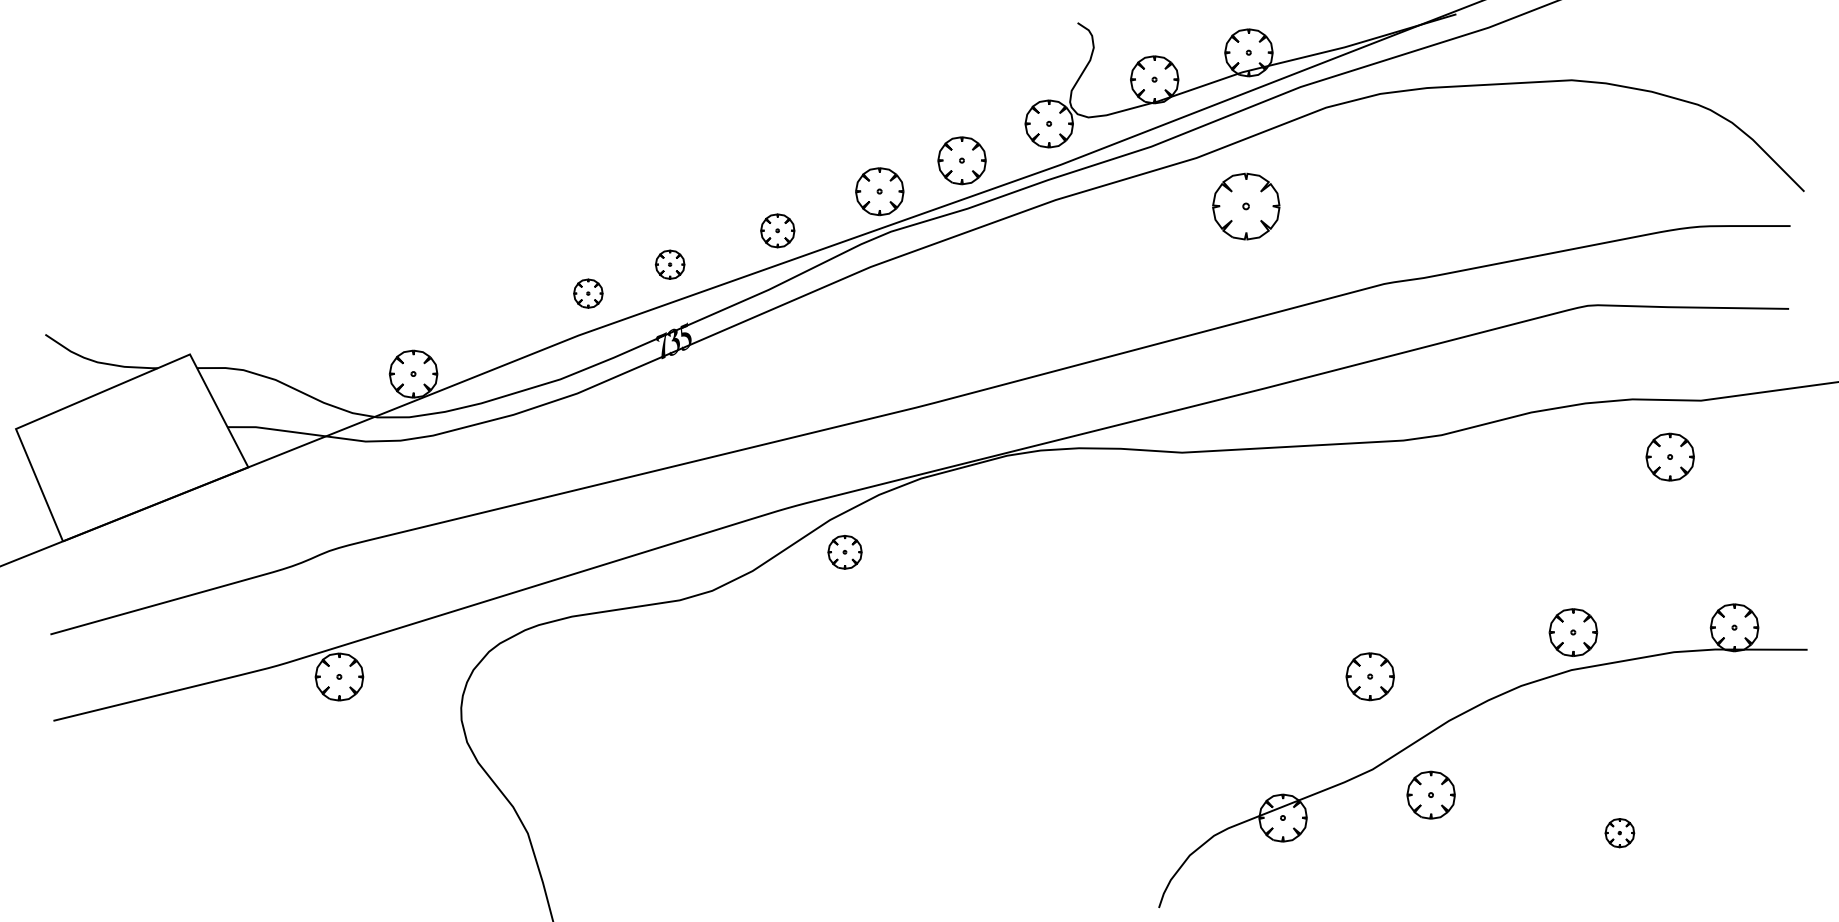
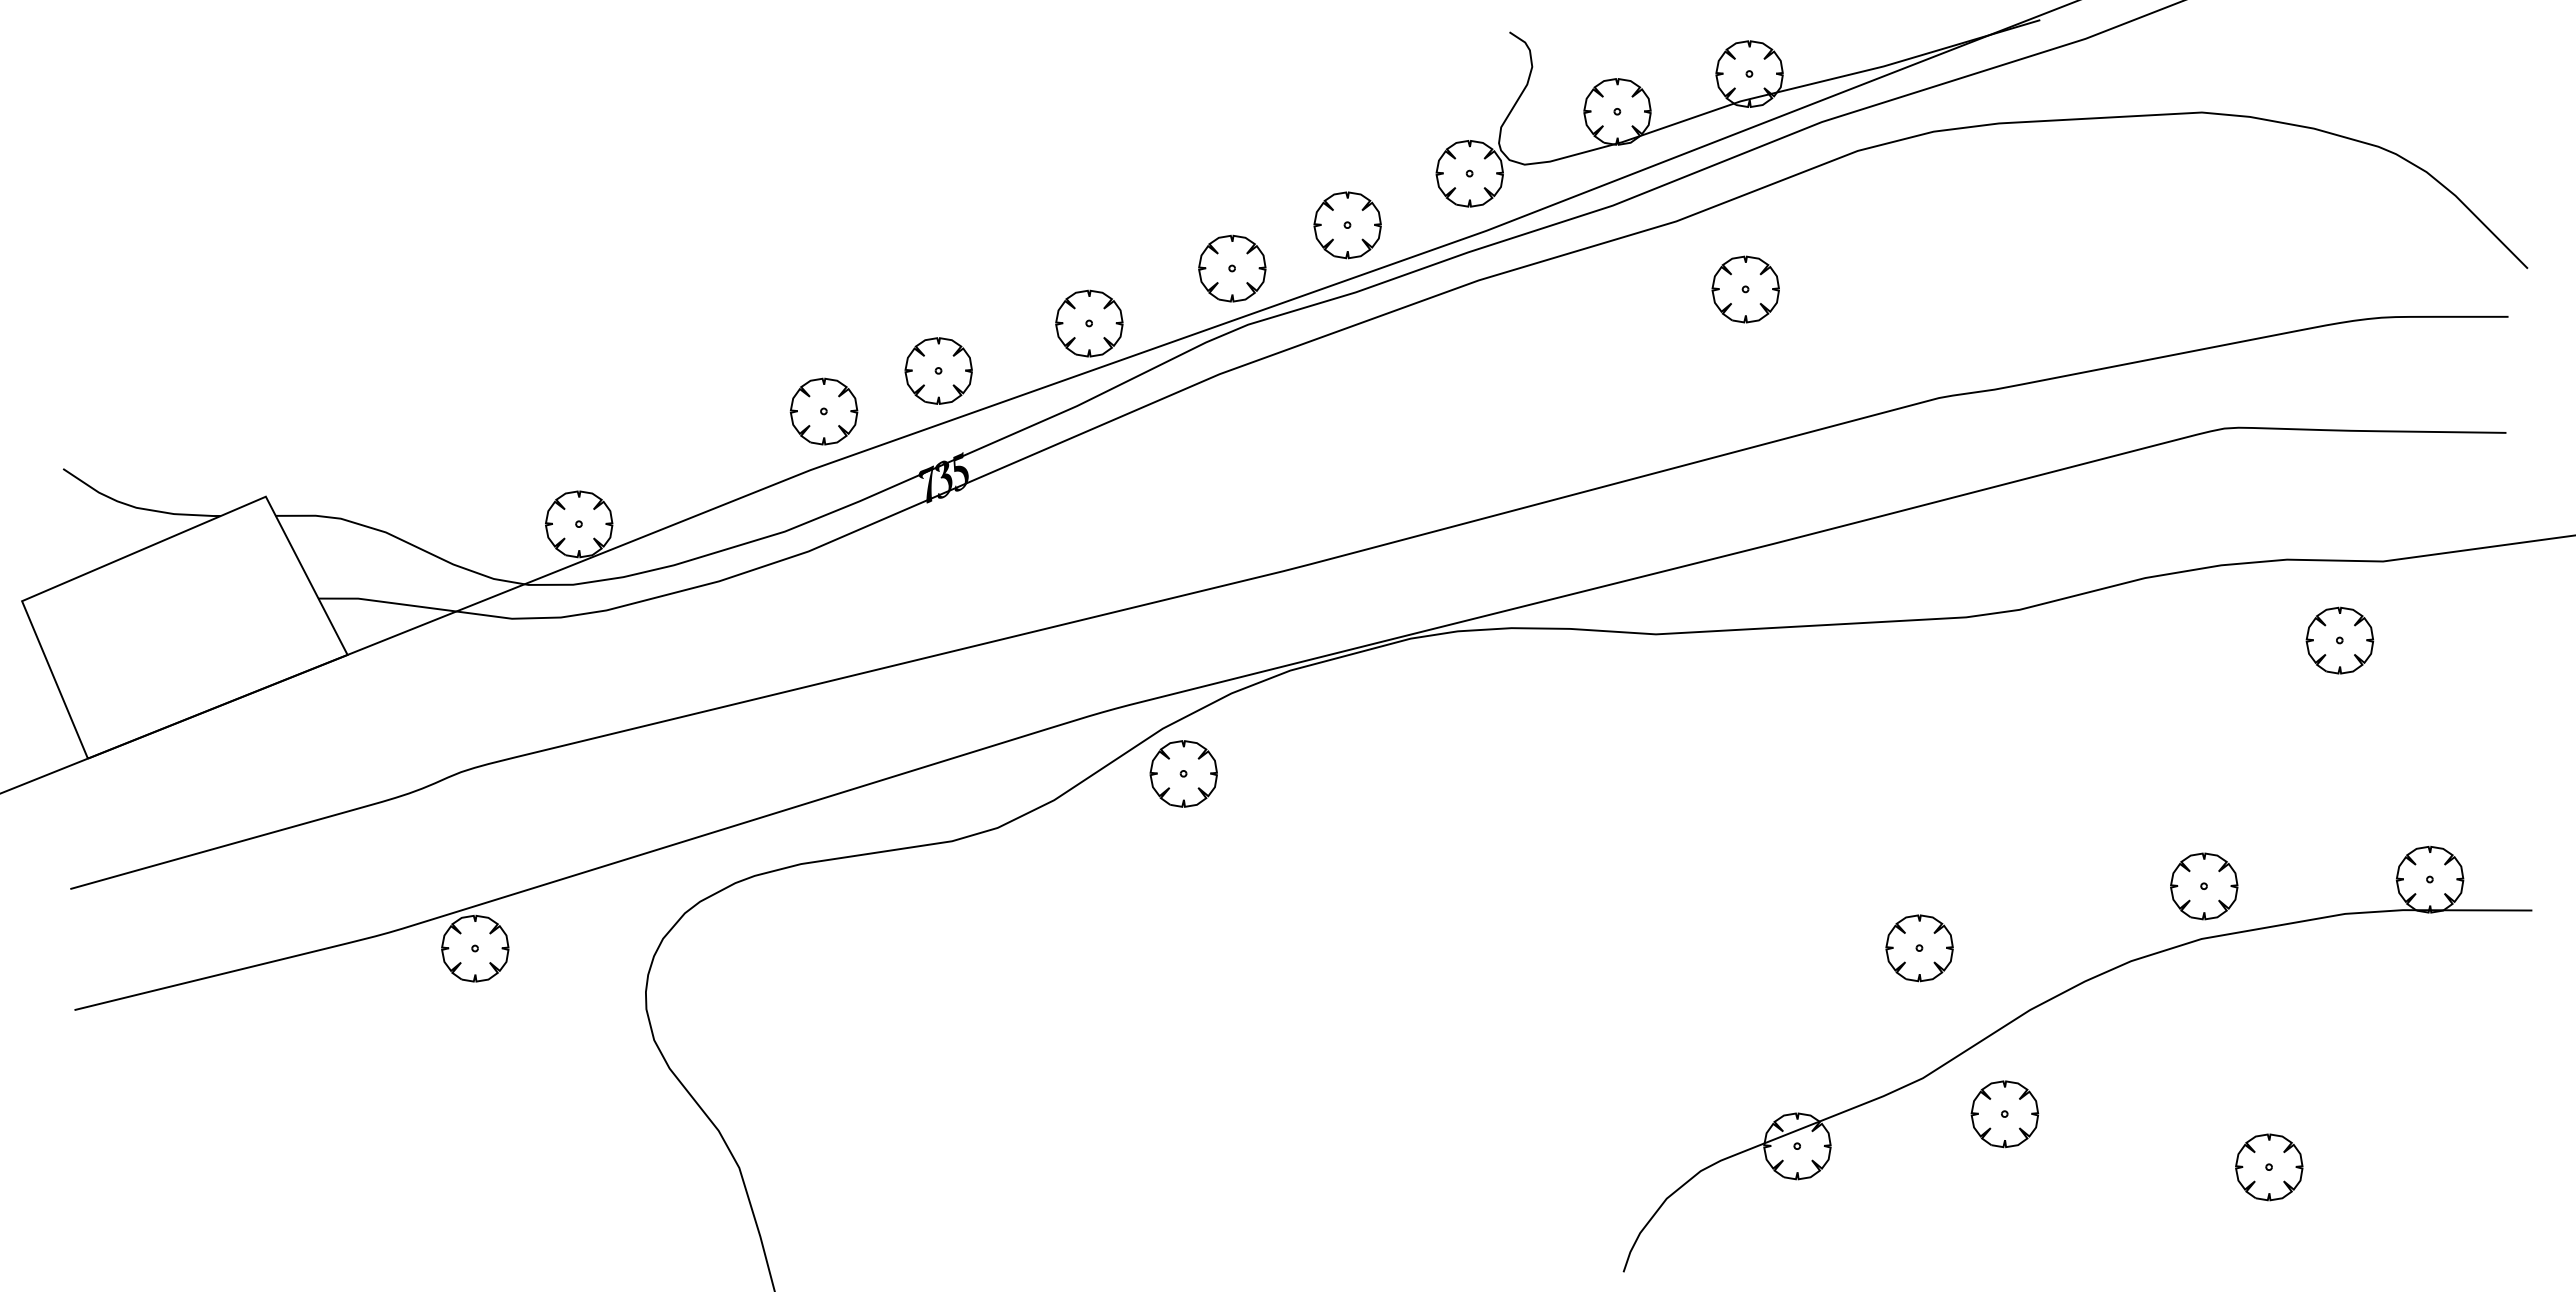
part: (1246, 206) -> (1745, 289), size x0.71
part: (777, 230) -> (1089, 323), size x1.43
part: (670, 264) -> (938, 370), size x1.67
part: (587, 293) -> (823, 411), size x1.67
part: (844, 551) -> (1183, 773), size x1.43
part: (1619, 833) -> (2269, 1167), size x1.67

